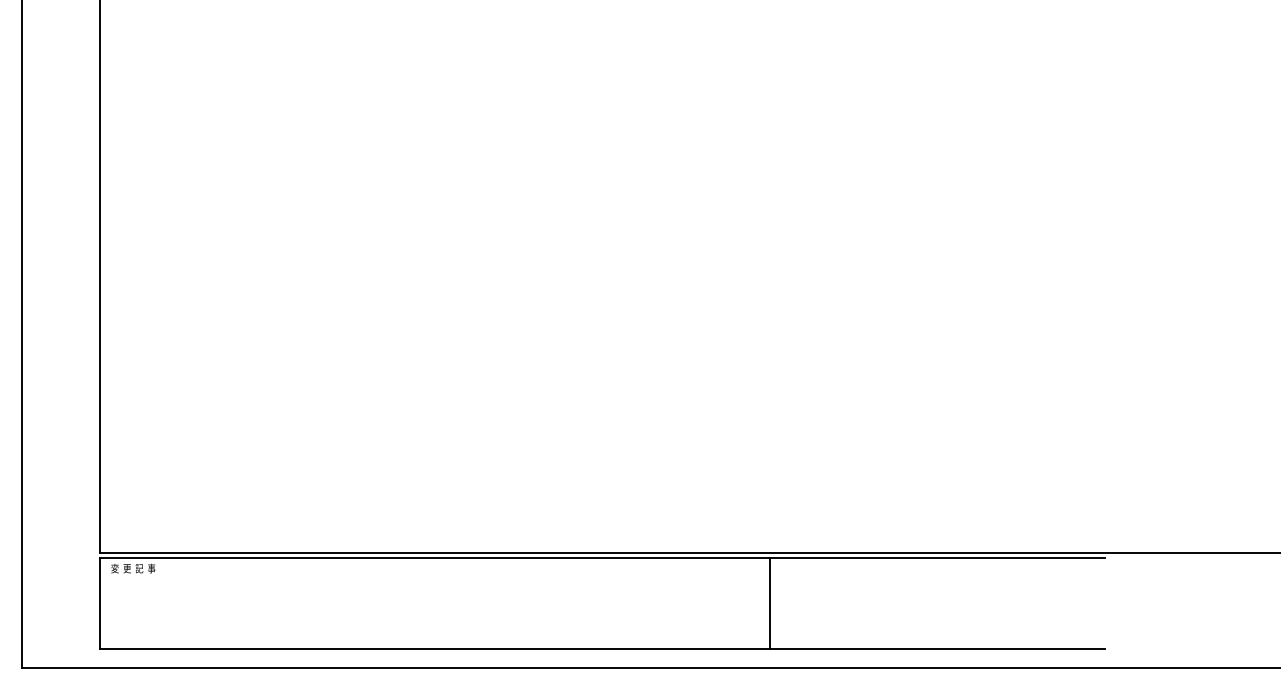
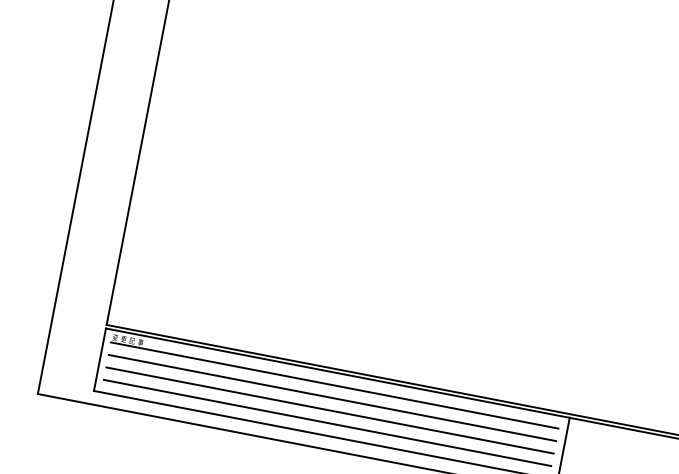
line: (433, 576) -> (334, 385), added
line: (433, 594) -> (332, 397), added
line: (433, 612) -> (329, 410), added
line: (433, 630) -> (327, 422), added

